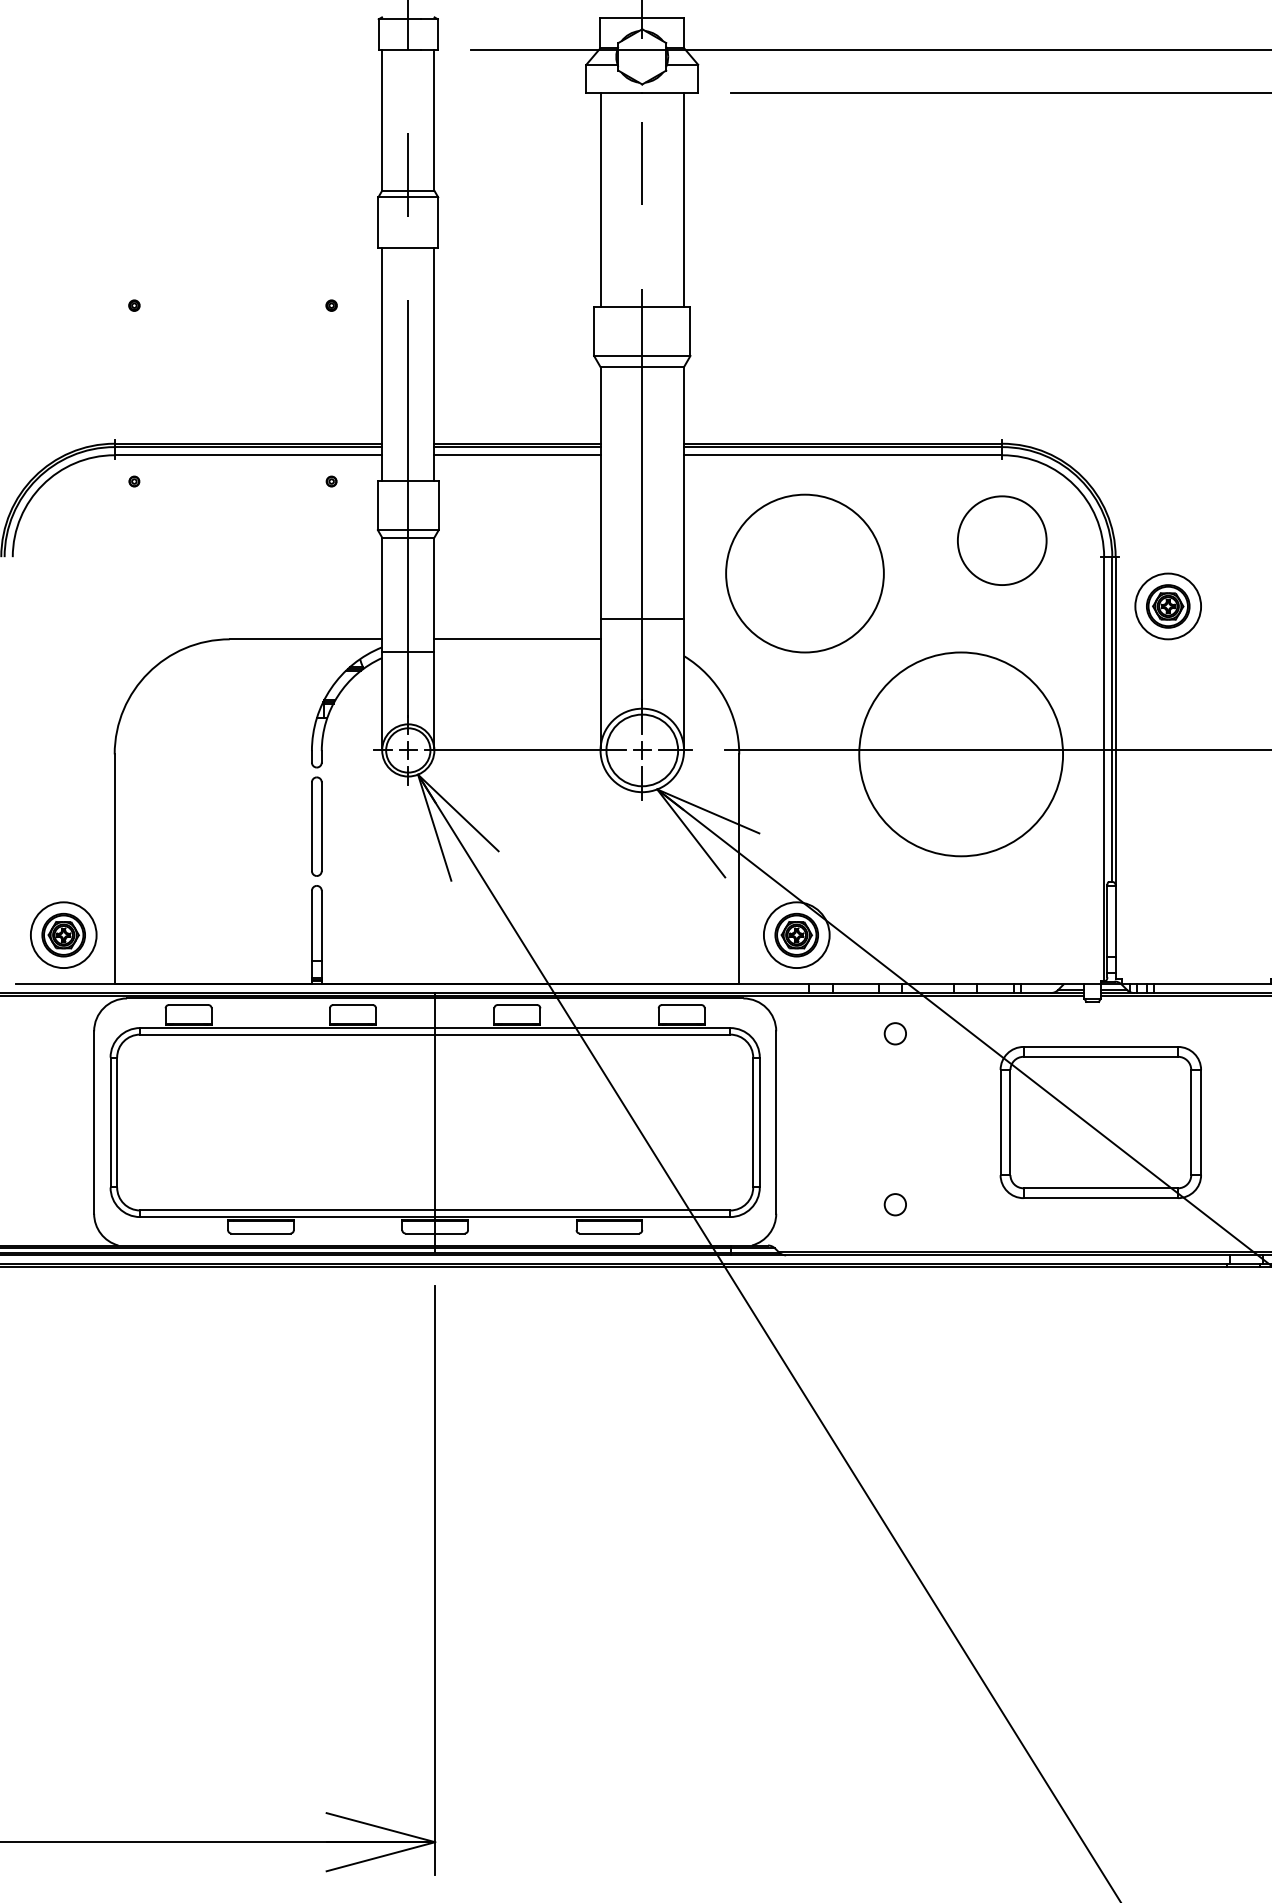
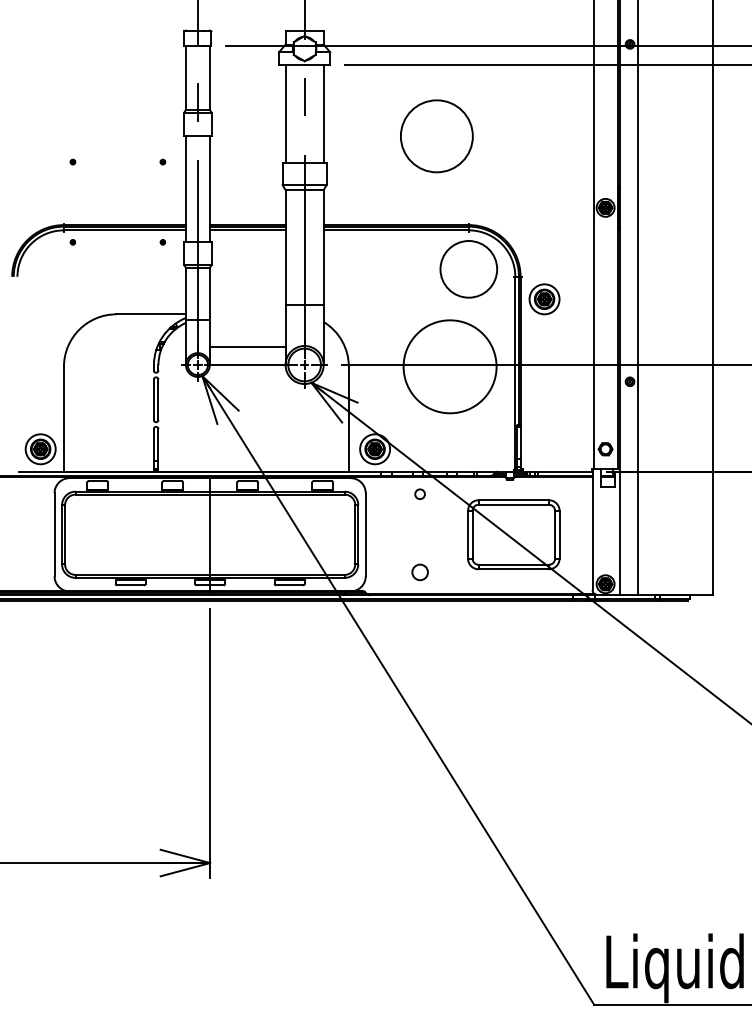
circle: (1001, 541) -> (468, 269), size x1.4
circle: (804, 573) -> (436, 136), moved
line: (517, 639) -> (247, 347), moved
circle: (894, 1203) -> (419, 571), size x1.6

